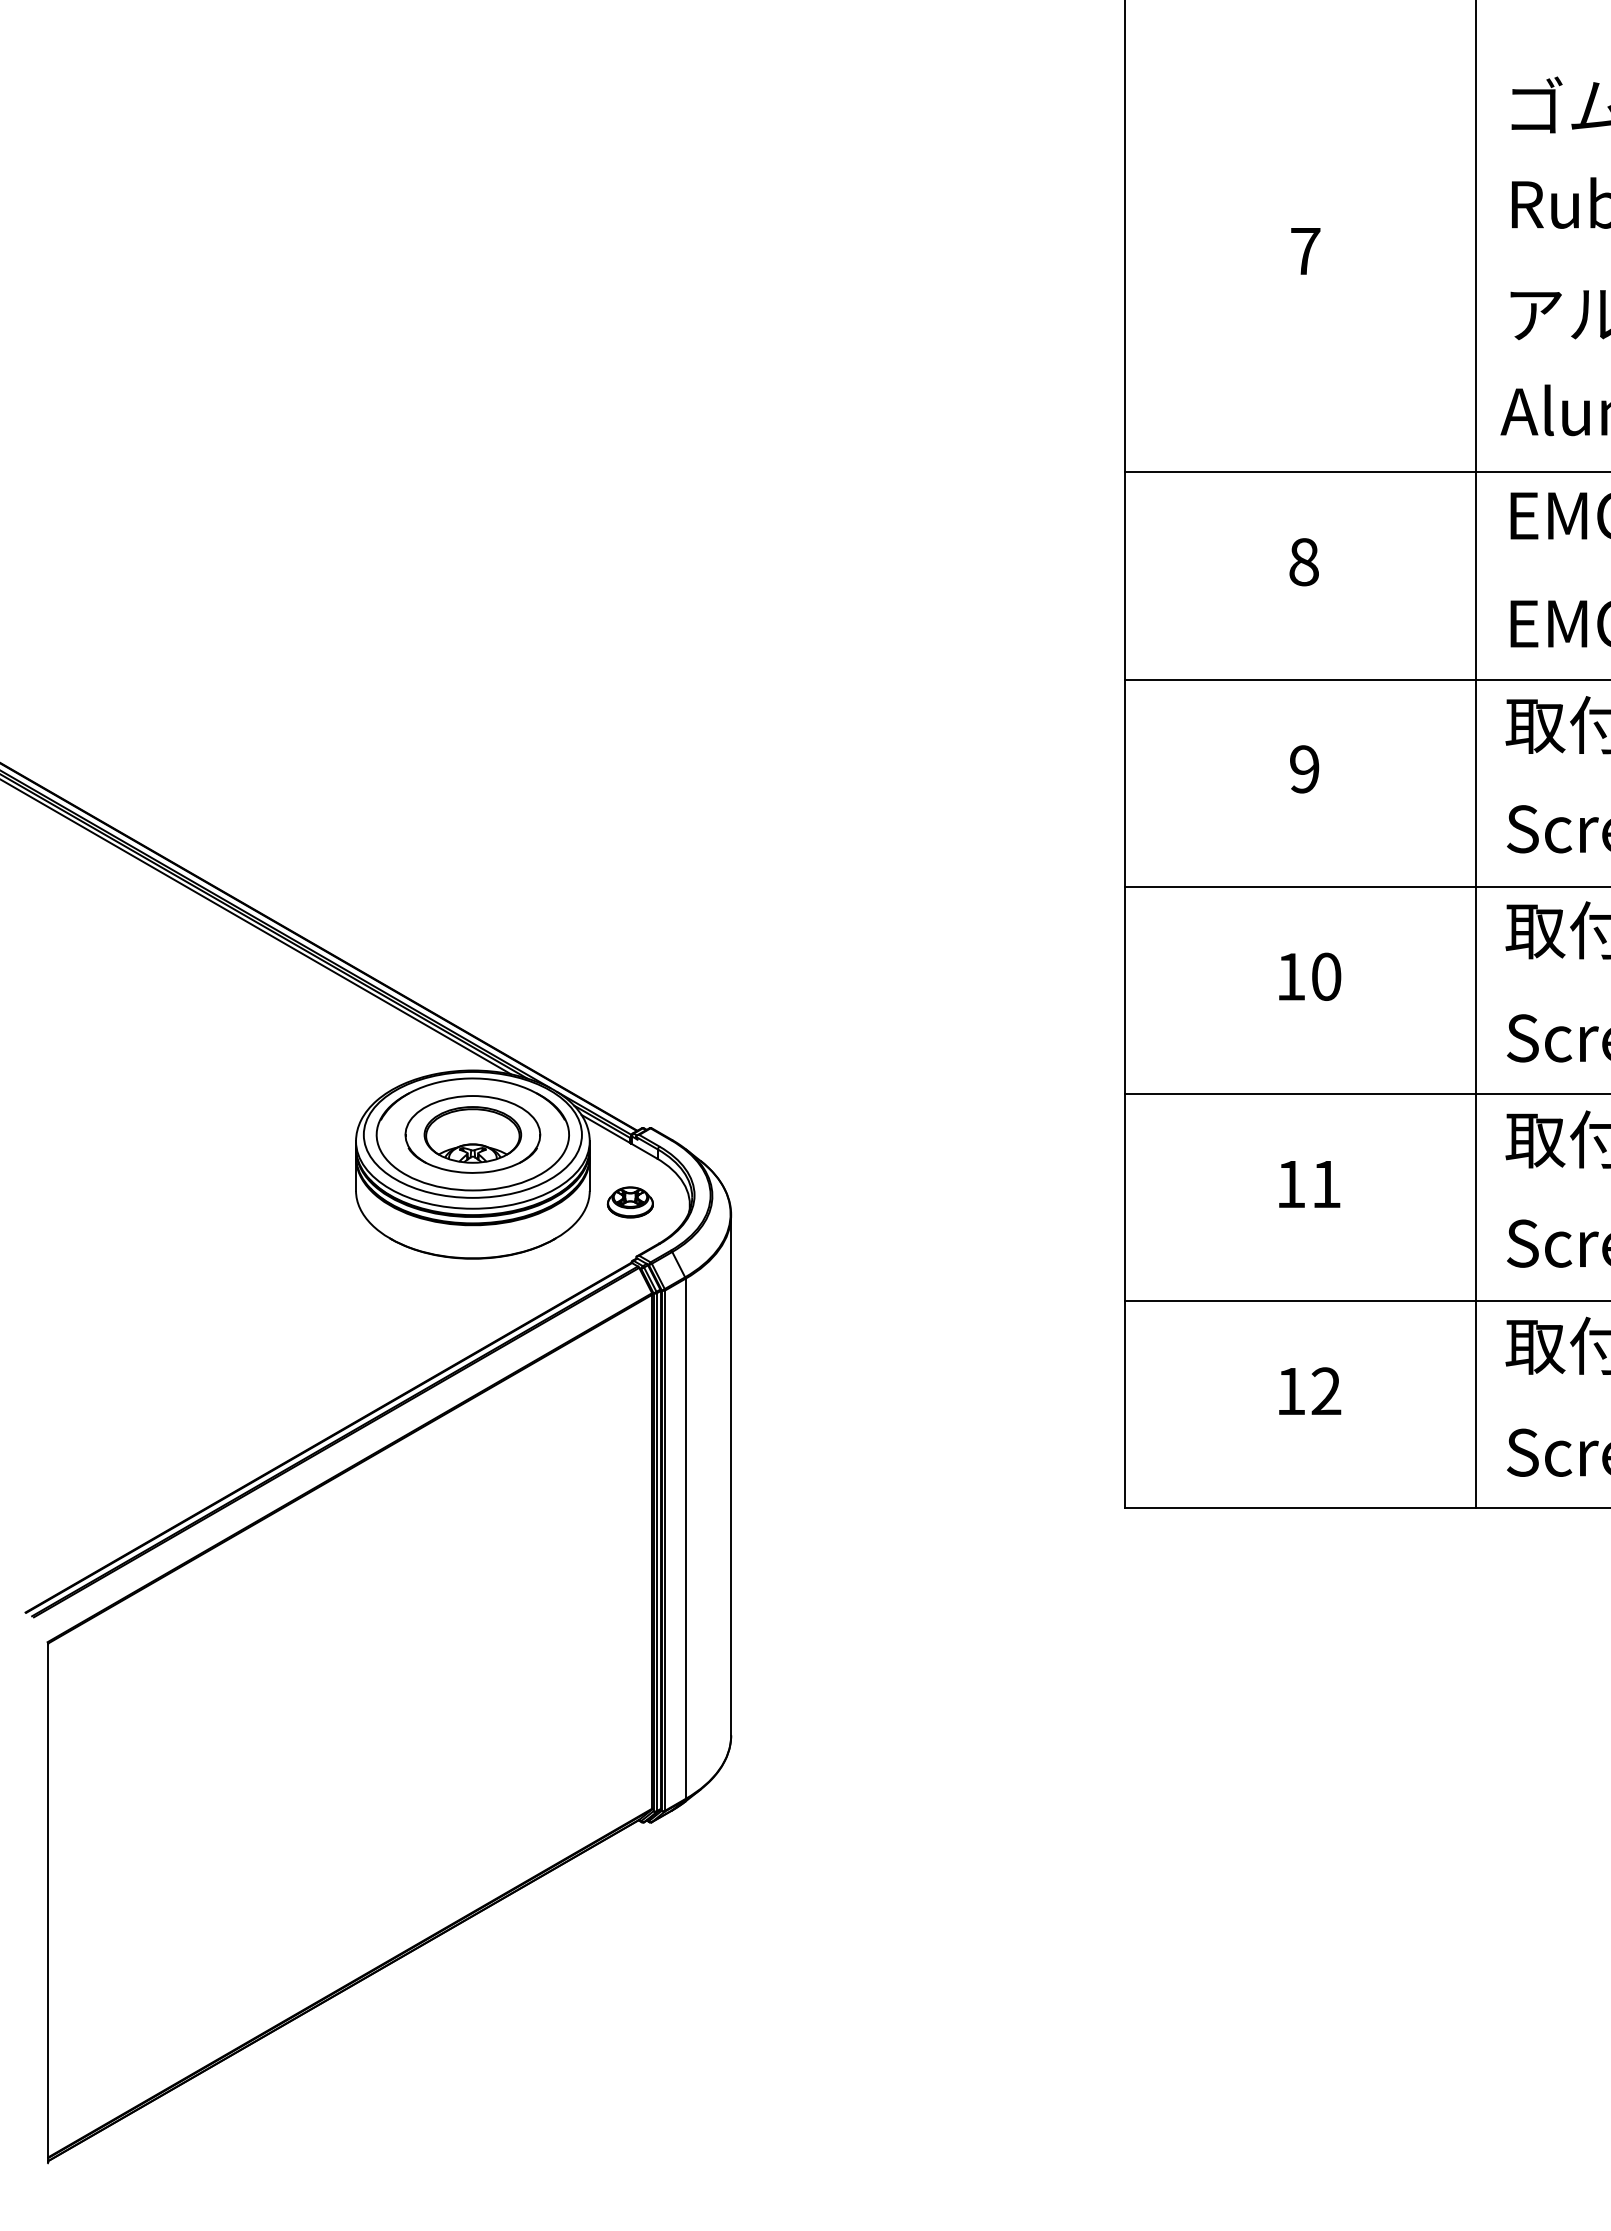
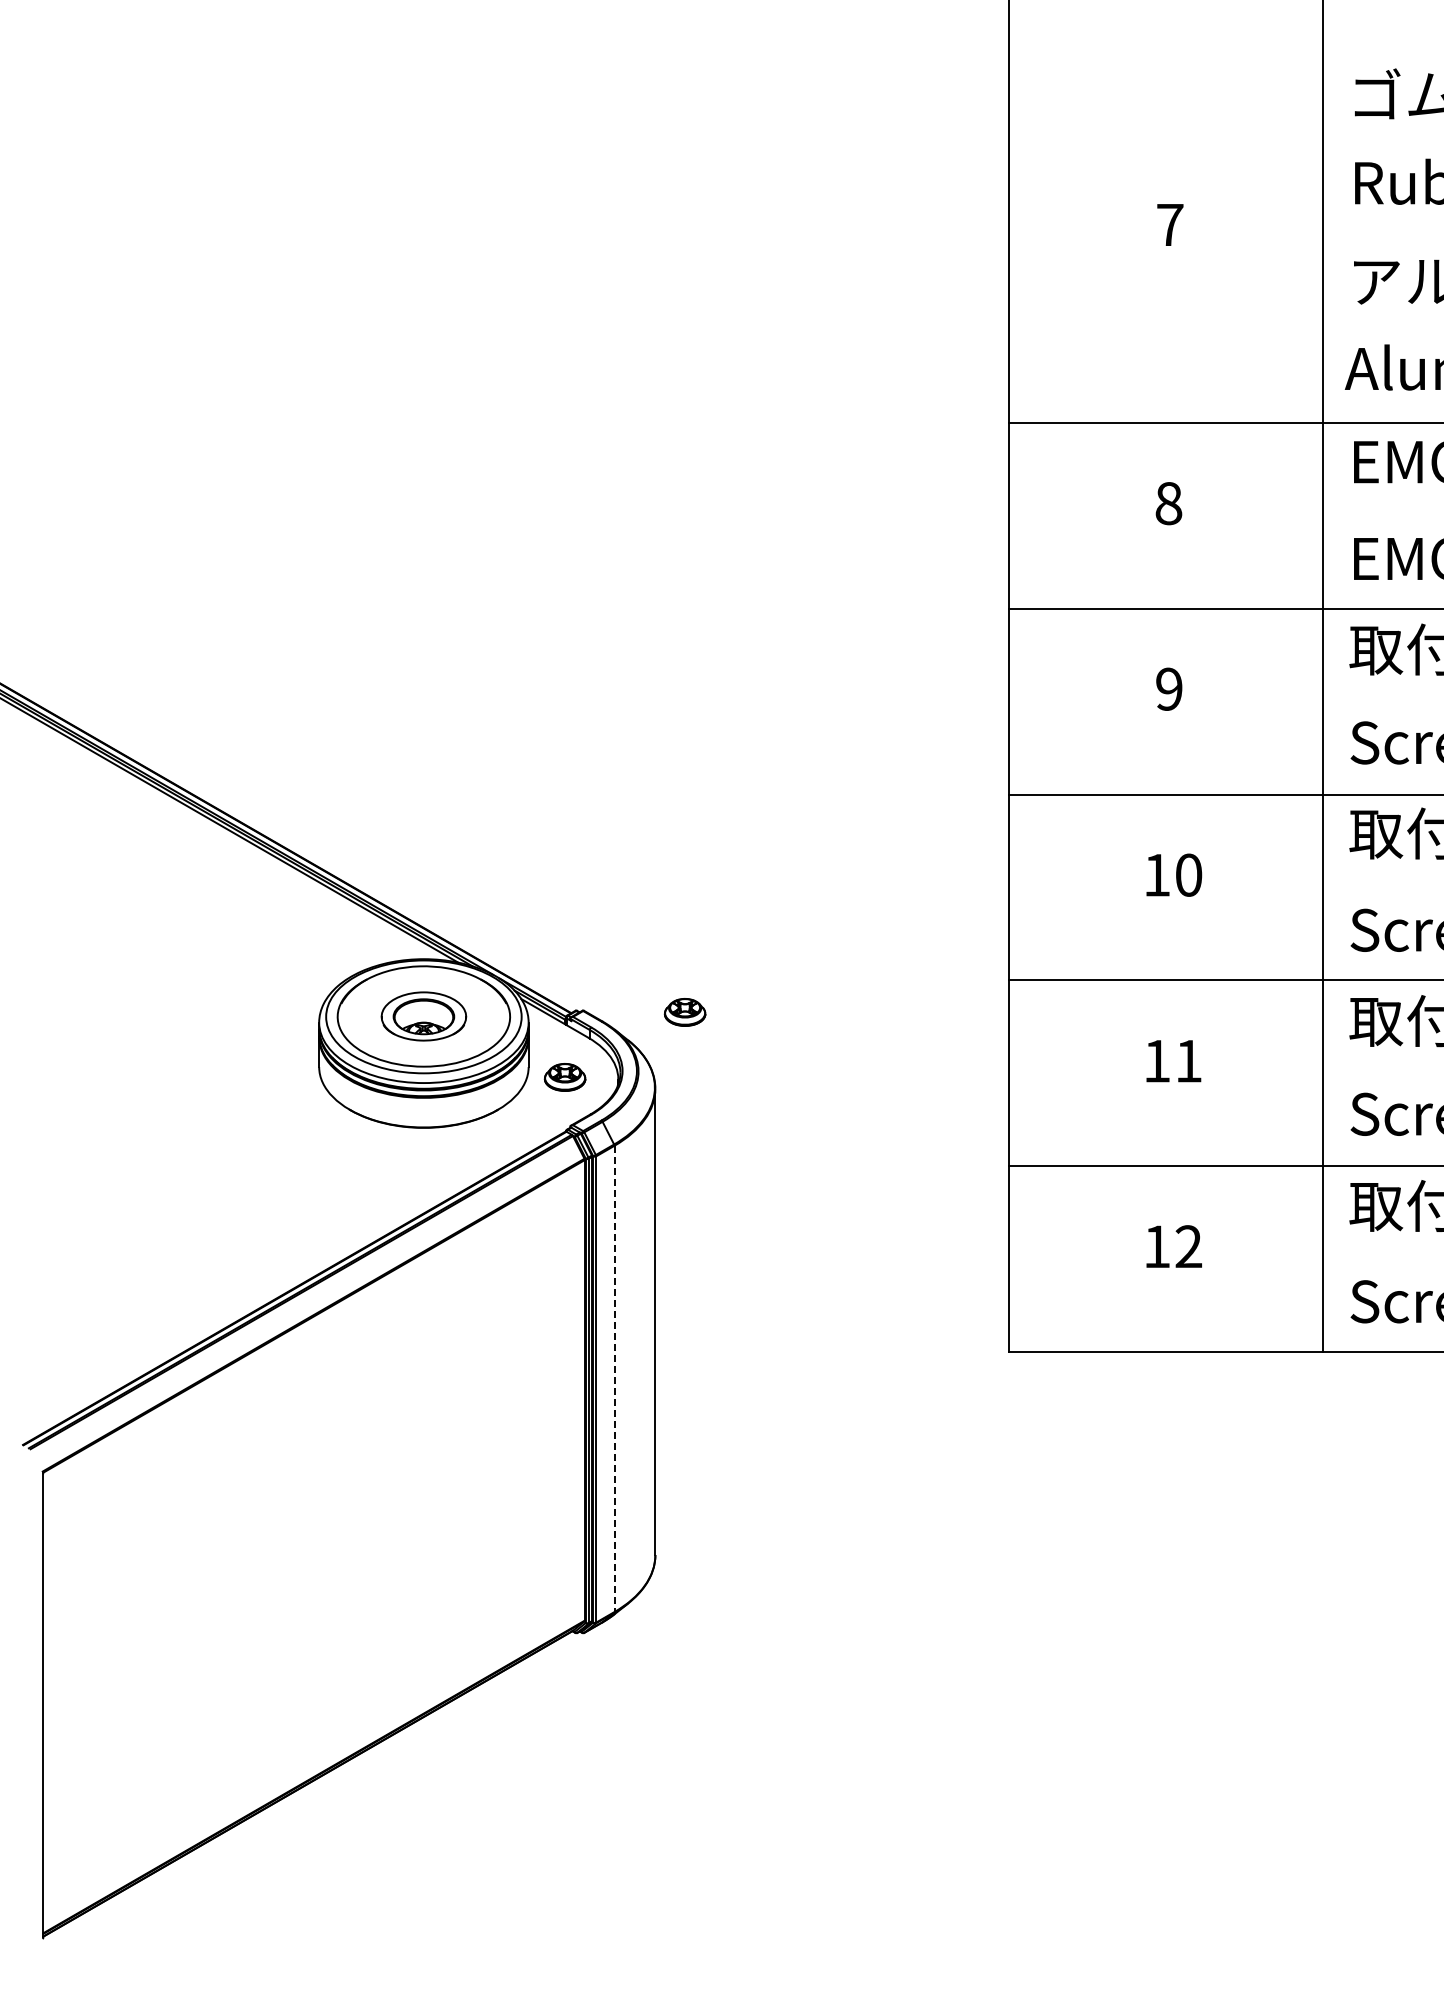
part: (763, 1130) -> (684, 1012), added
part: (472, 1134) -> (423, 1016), size x0.7
line: (685, 1539) -> (614, 1379), solid -> dashed

